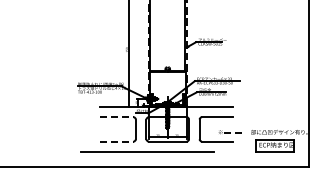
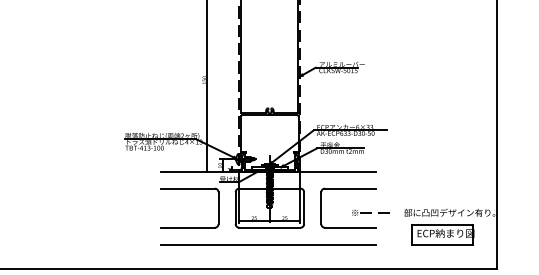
line: (116, 117) -> (187, 189), dashed -> solid
line: (116, 141) -> (187, 227), dashed -> solid
line: (147, 151) -> (267, 243), moved

